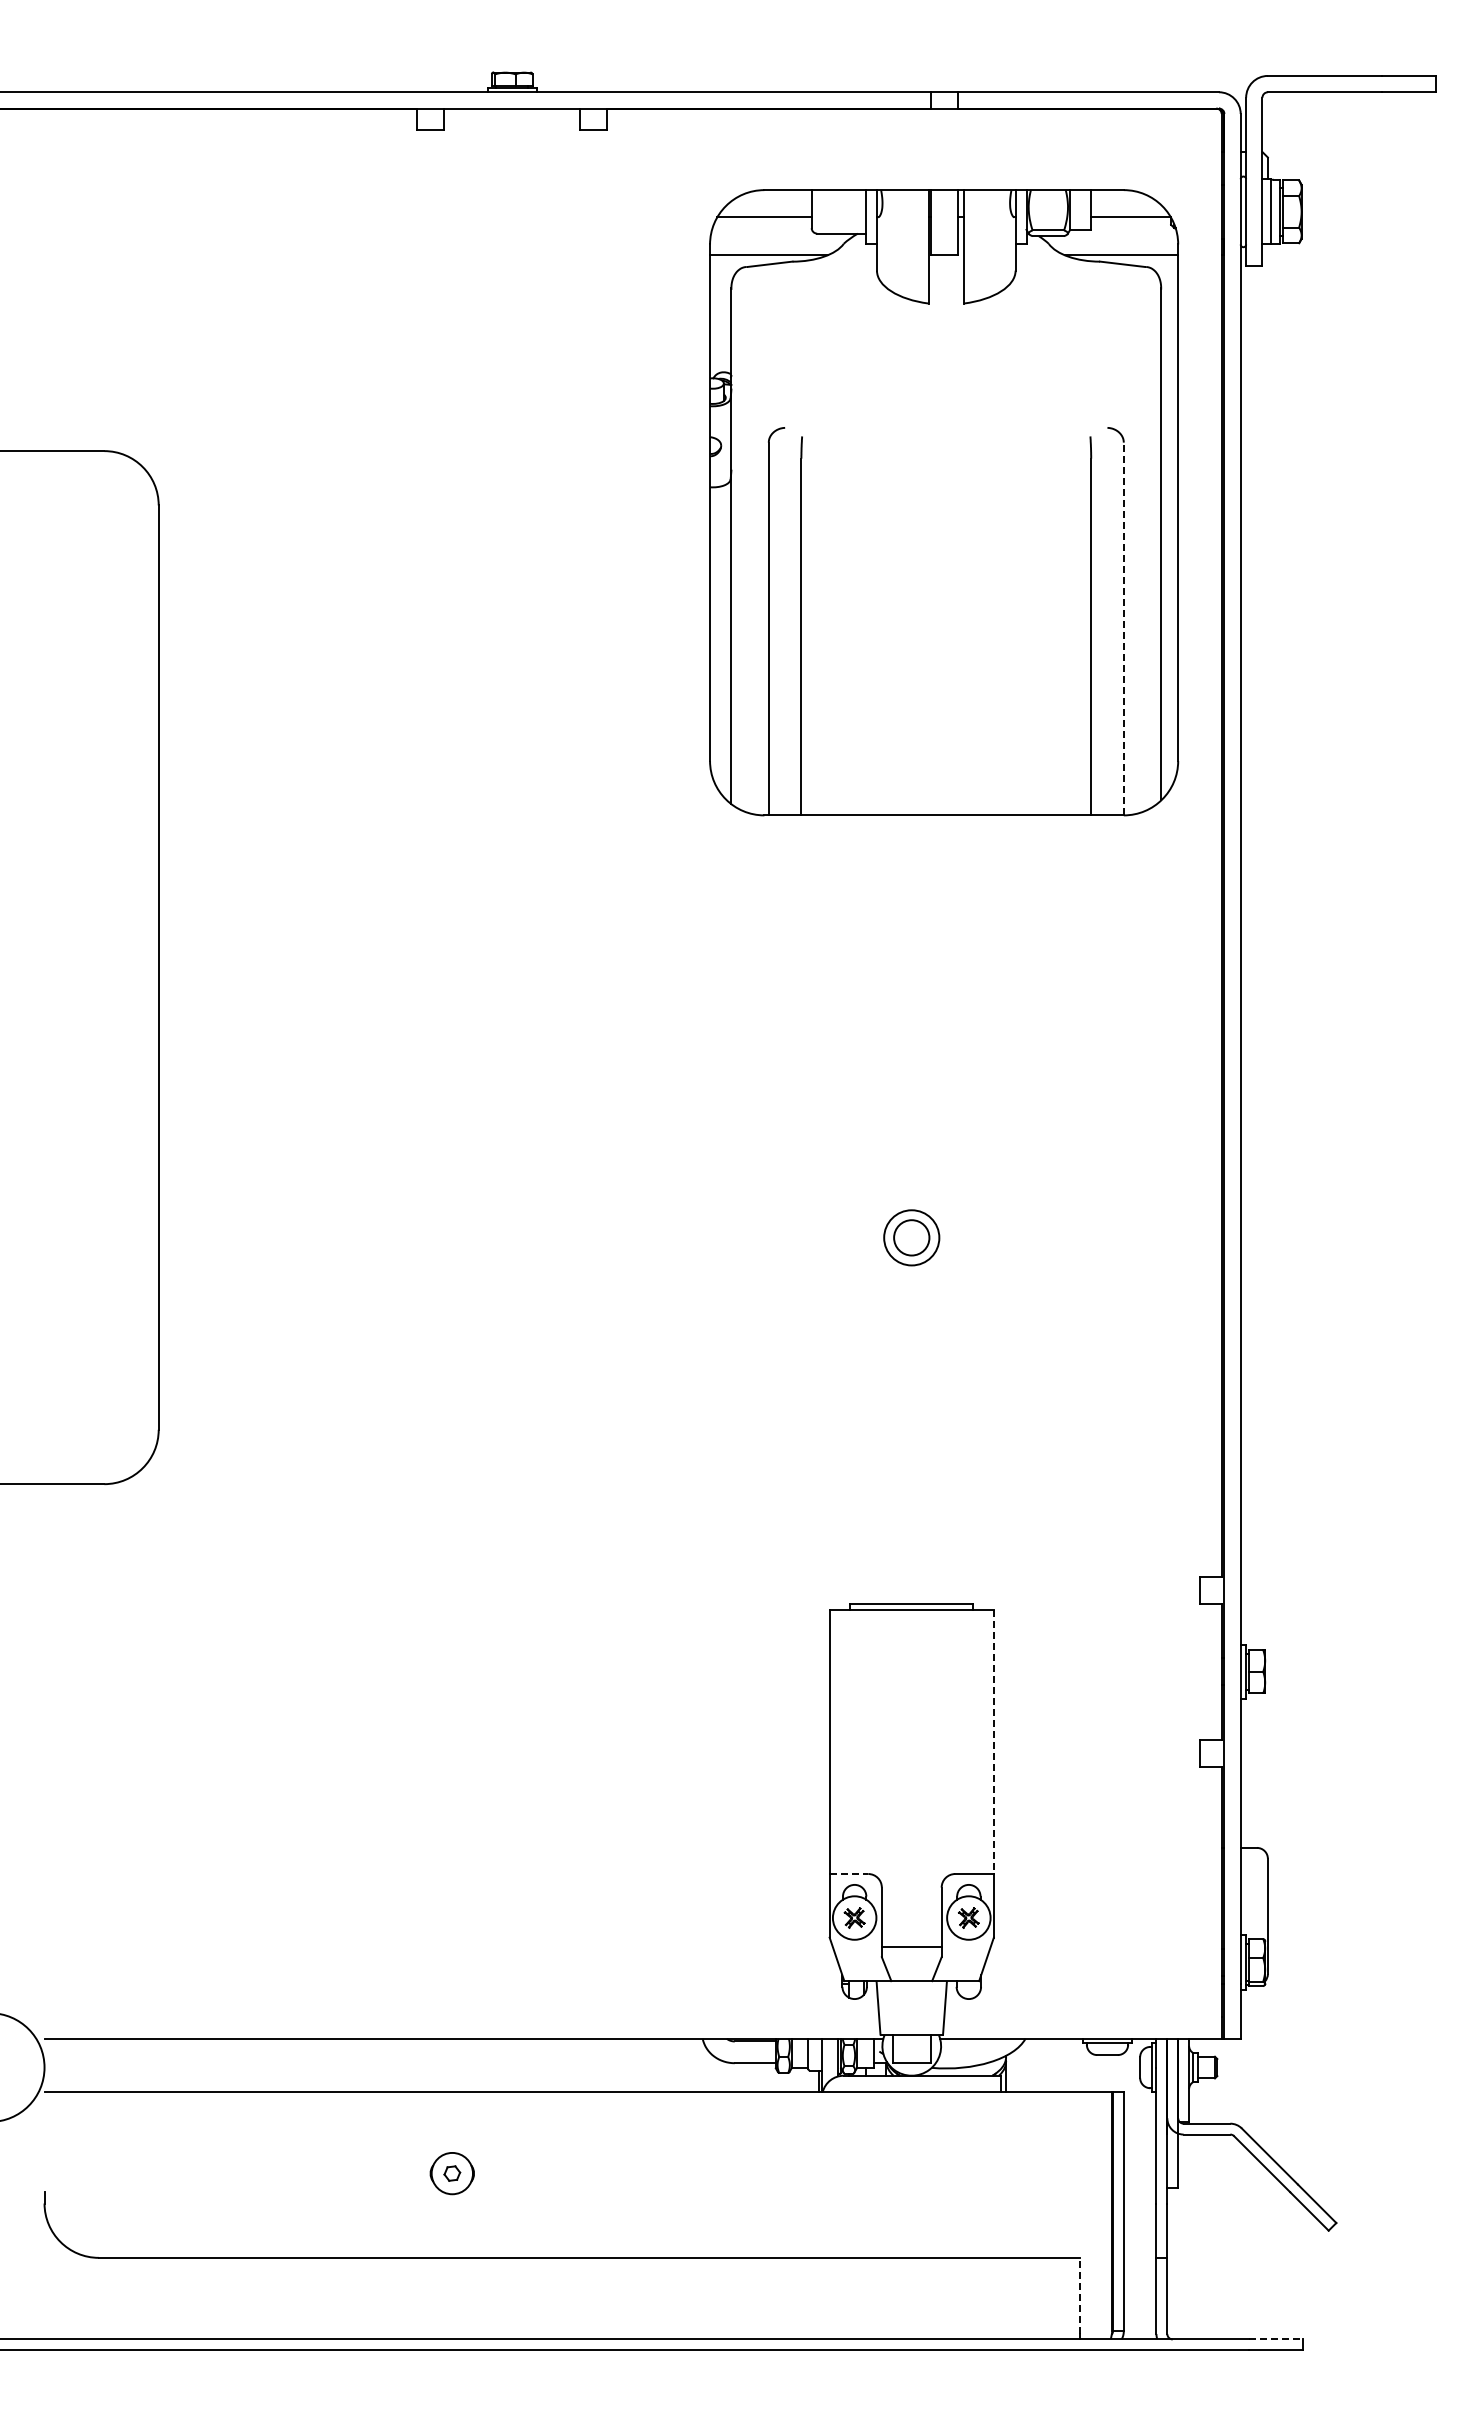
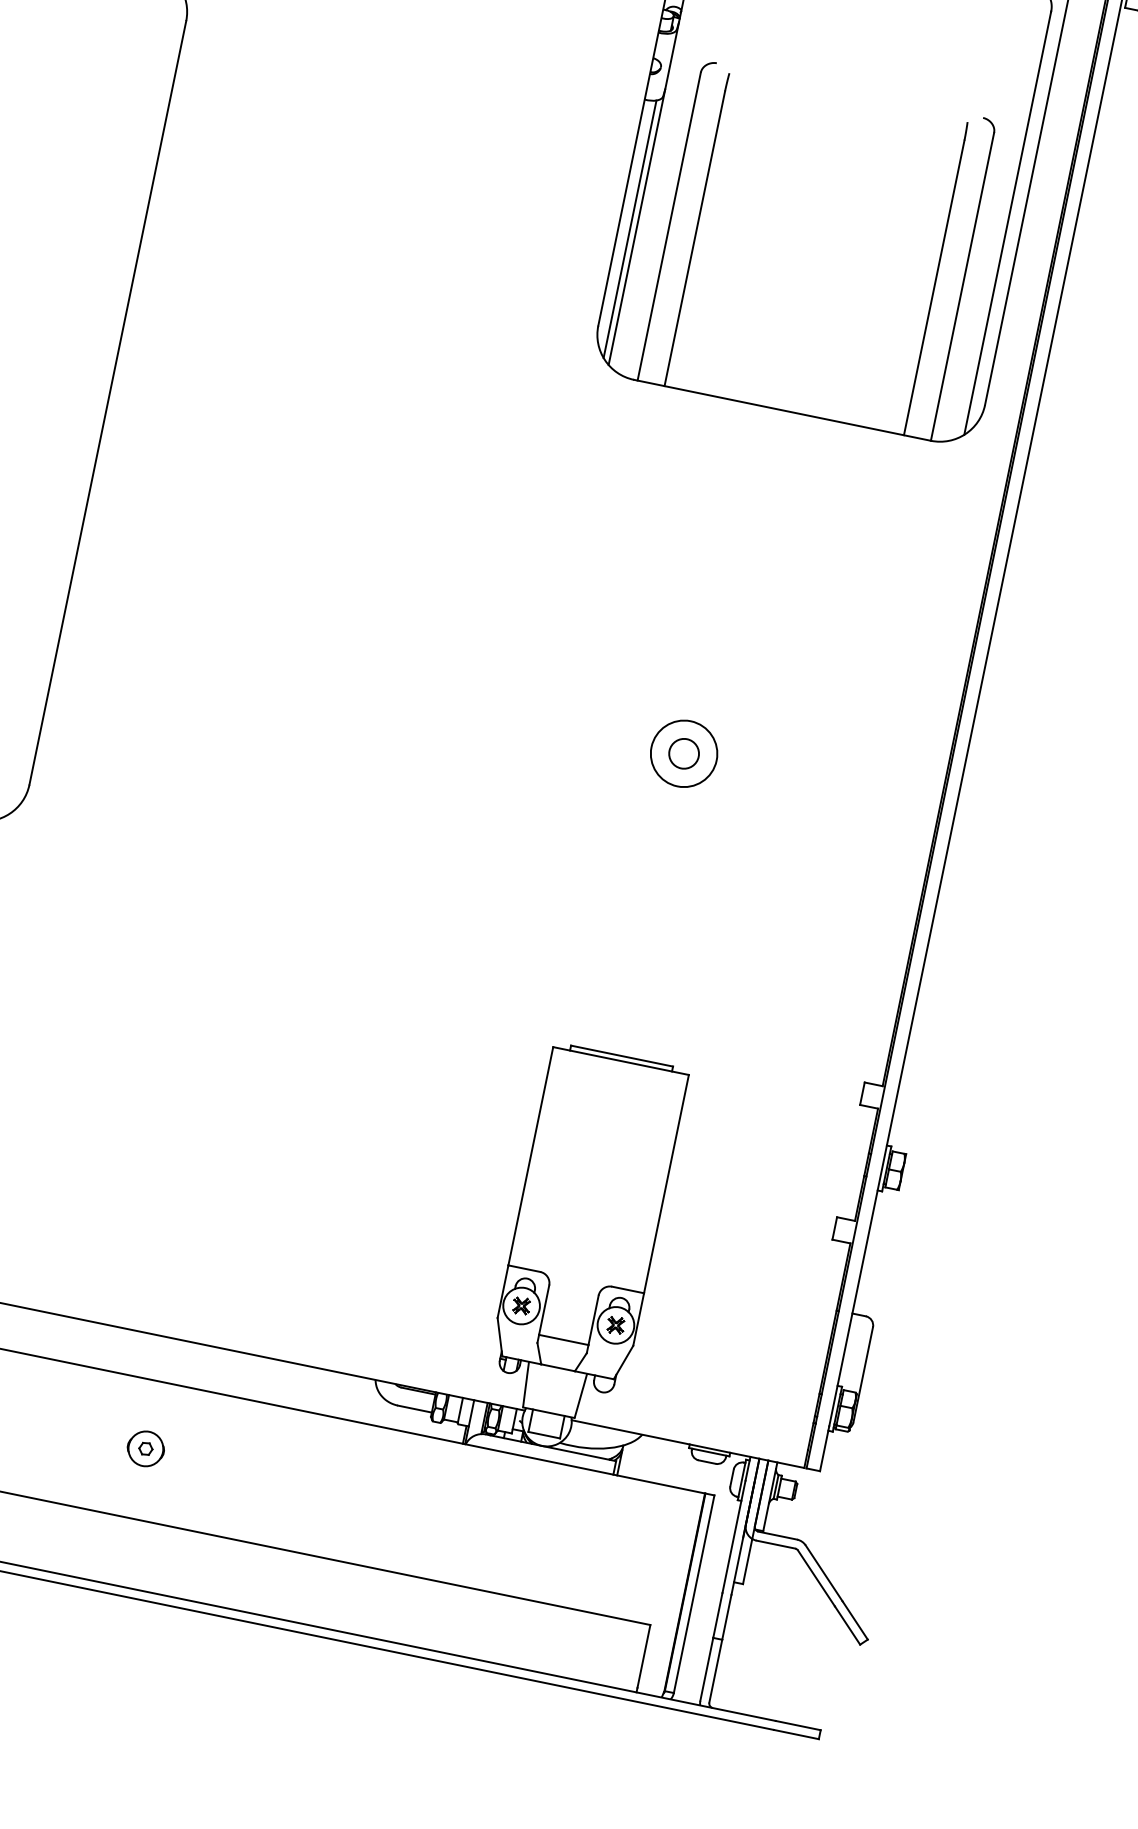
line: (1123, 628) -> (962, 286), dashed -> solid
line: (723, 641) -> (629, 229), added
circle: (911, 1237) -> (683, 753), size x1.43
line: (993, 1742) -> (666, 1184), dashed -> solid
line: (849, 1874) -> (524, 1269), dashed -> solid
line: (1080, 2295) -> (644, 1656), dashed -> solid
line: (1276, 2339) -> (798, 1725), dashed -> solid

